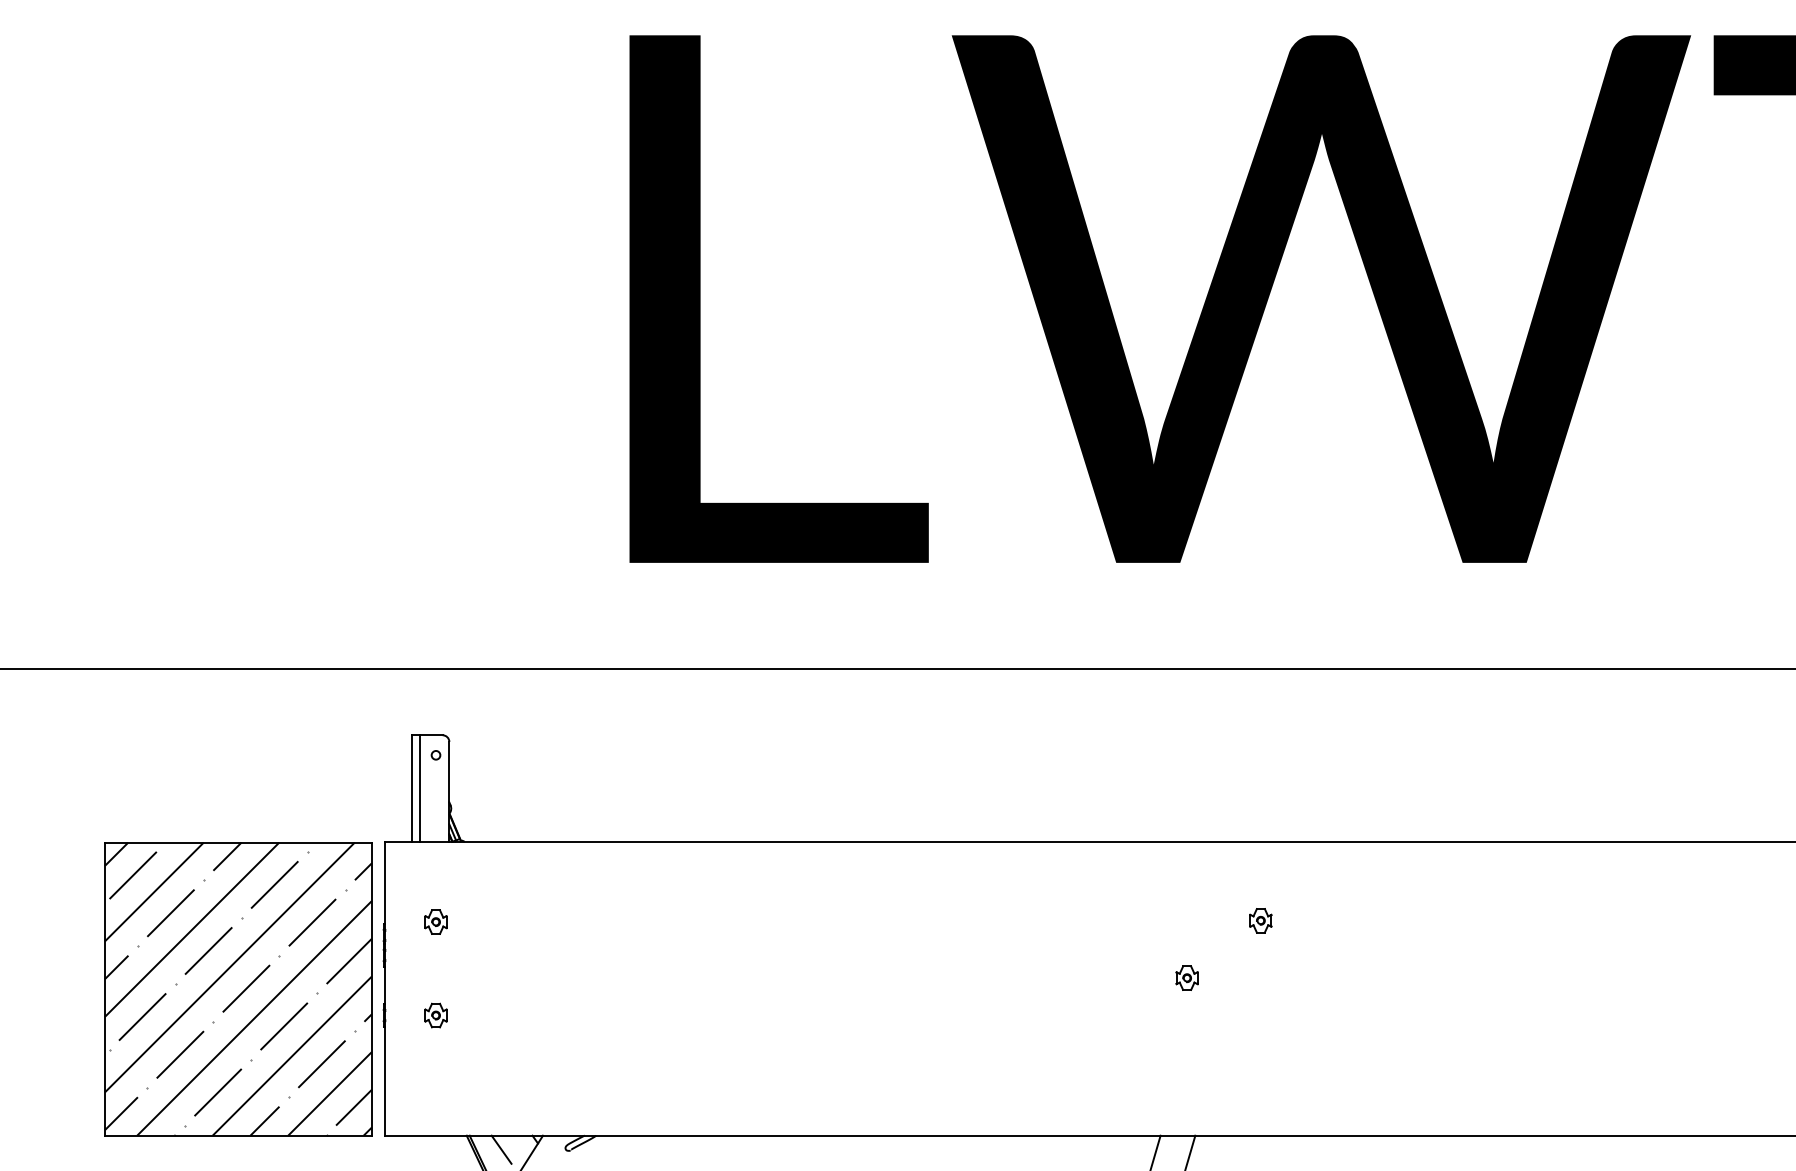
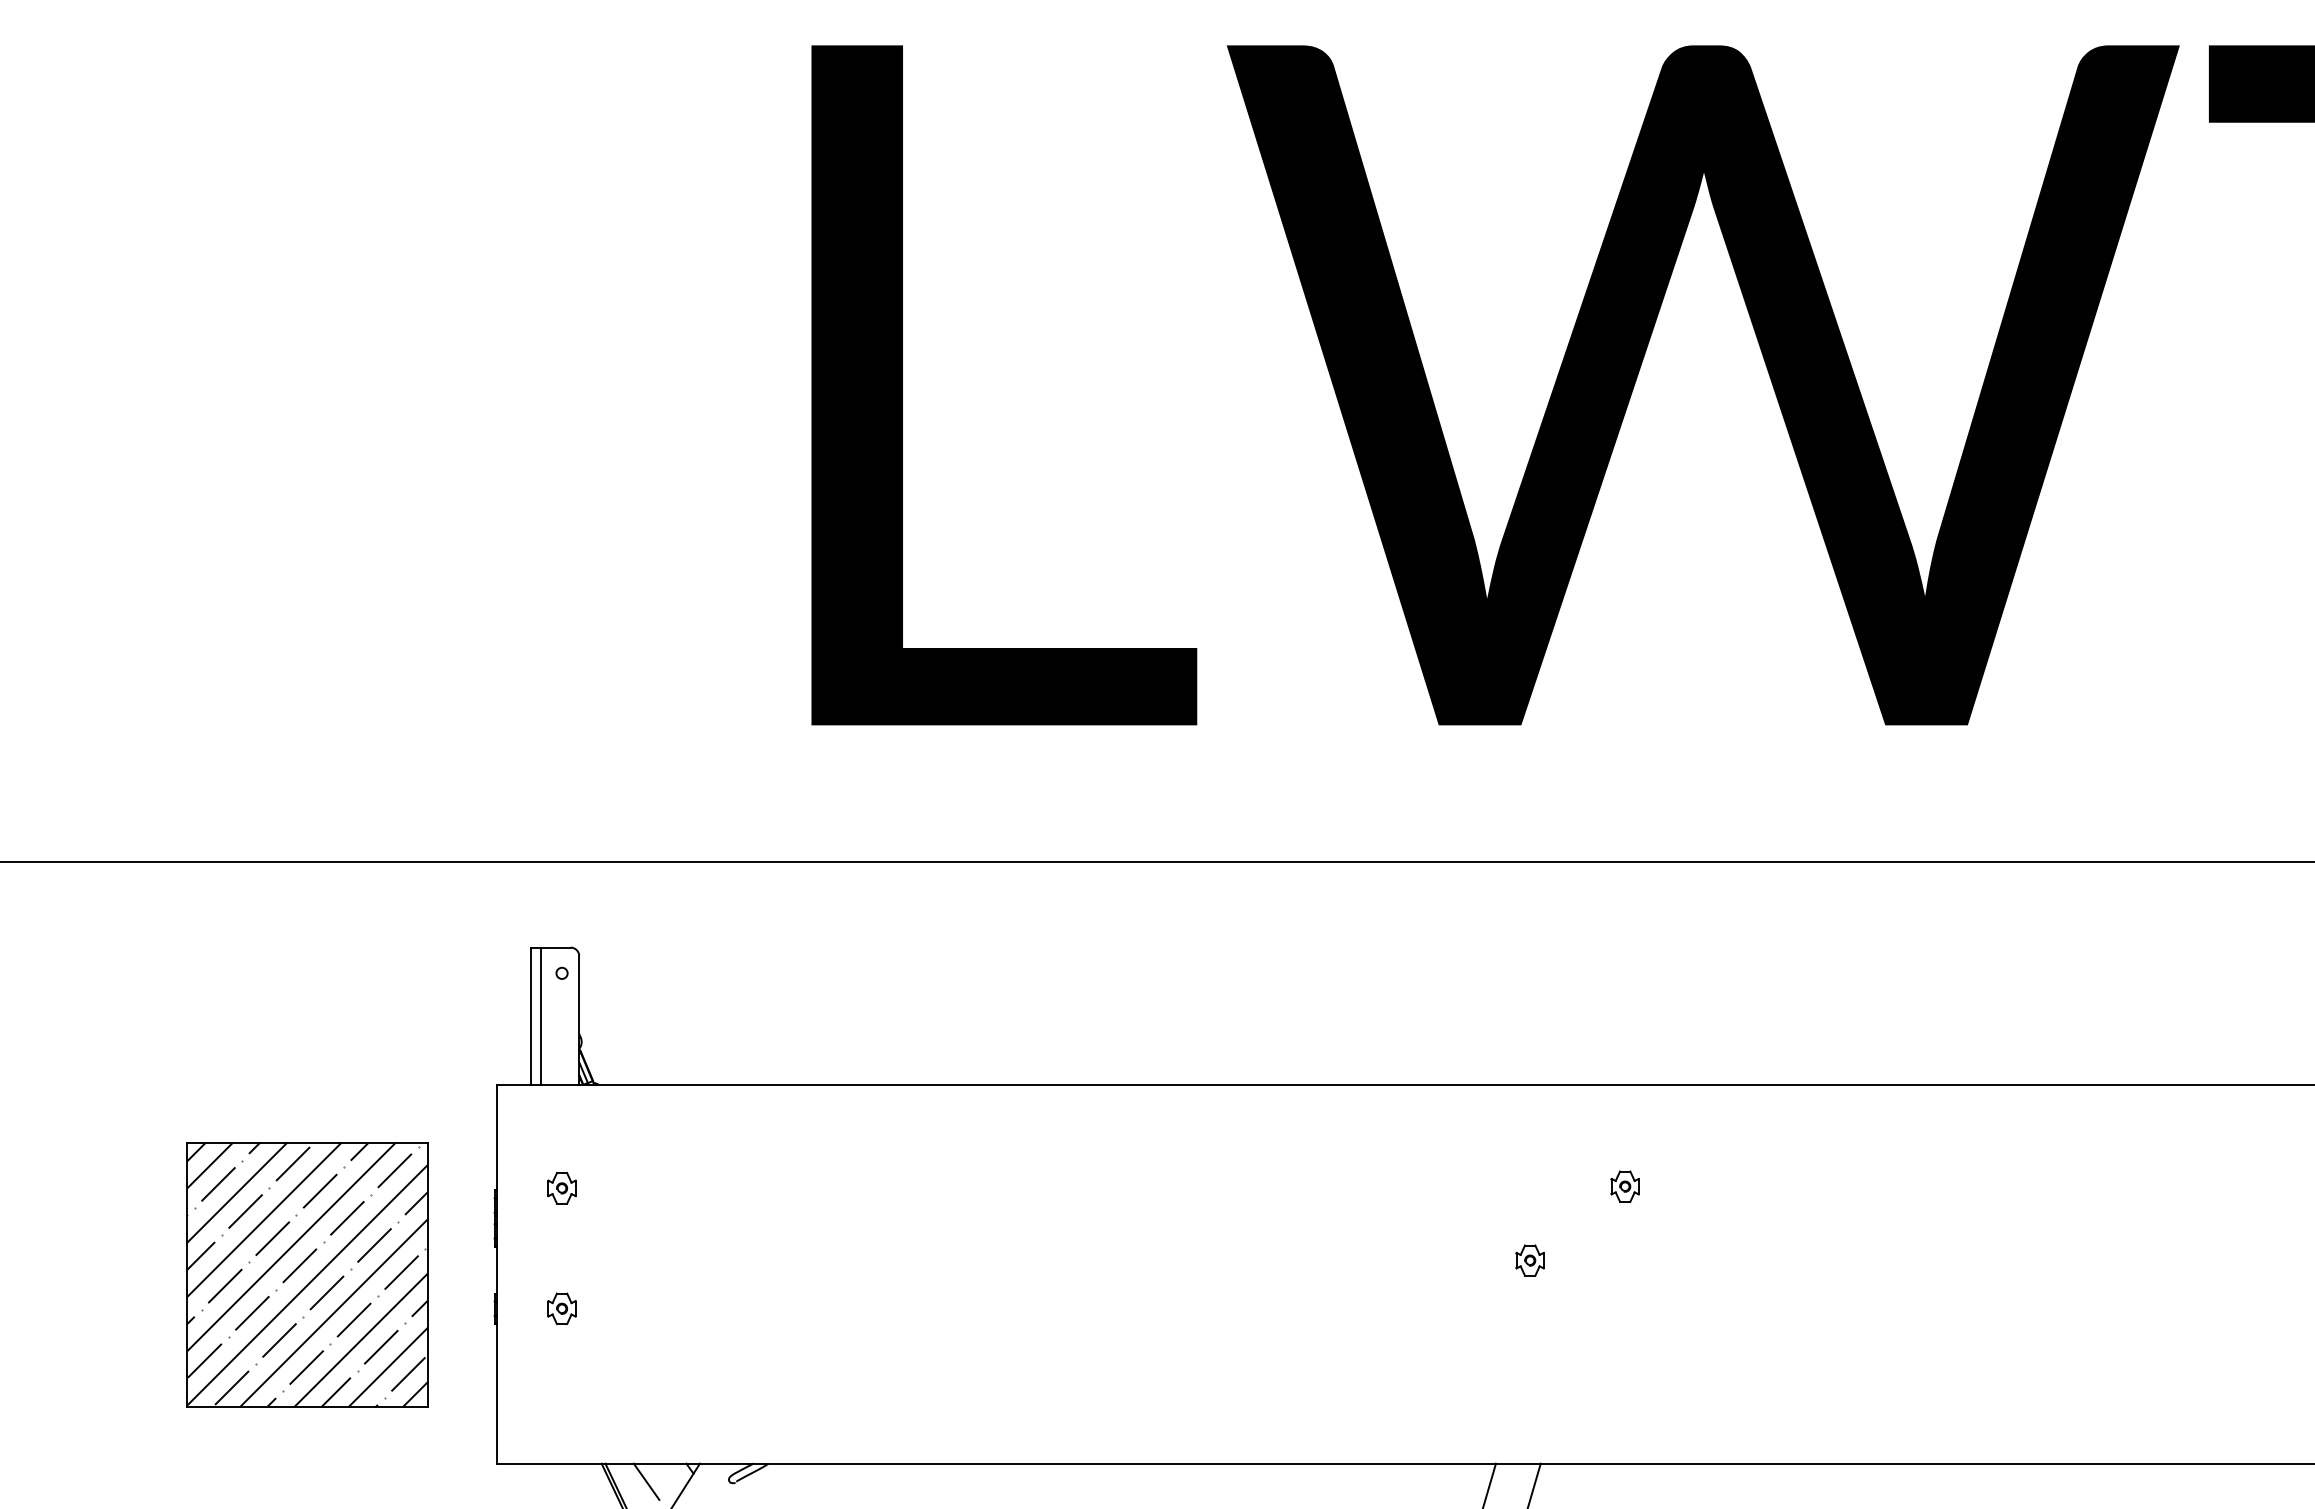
part: (238, 989) -> (307, 1275), size x0.7

